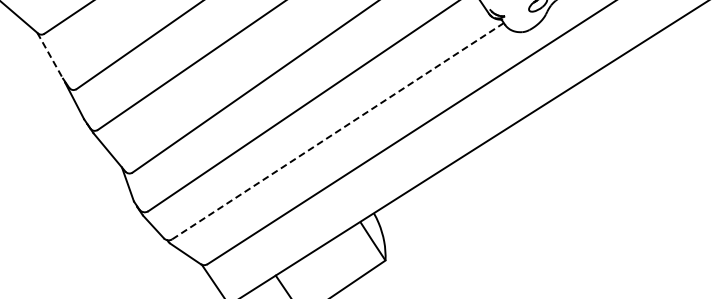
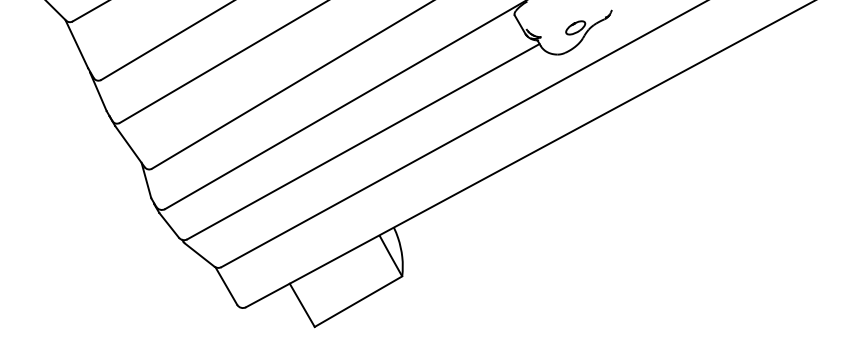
line: (49, 56) -> (76, 44), dashed -> solid
line: (338, 131) -> (363, 141), dashed -> solid

